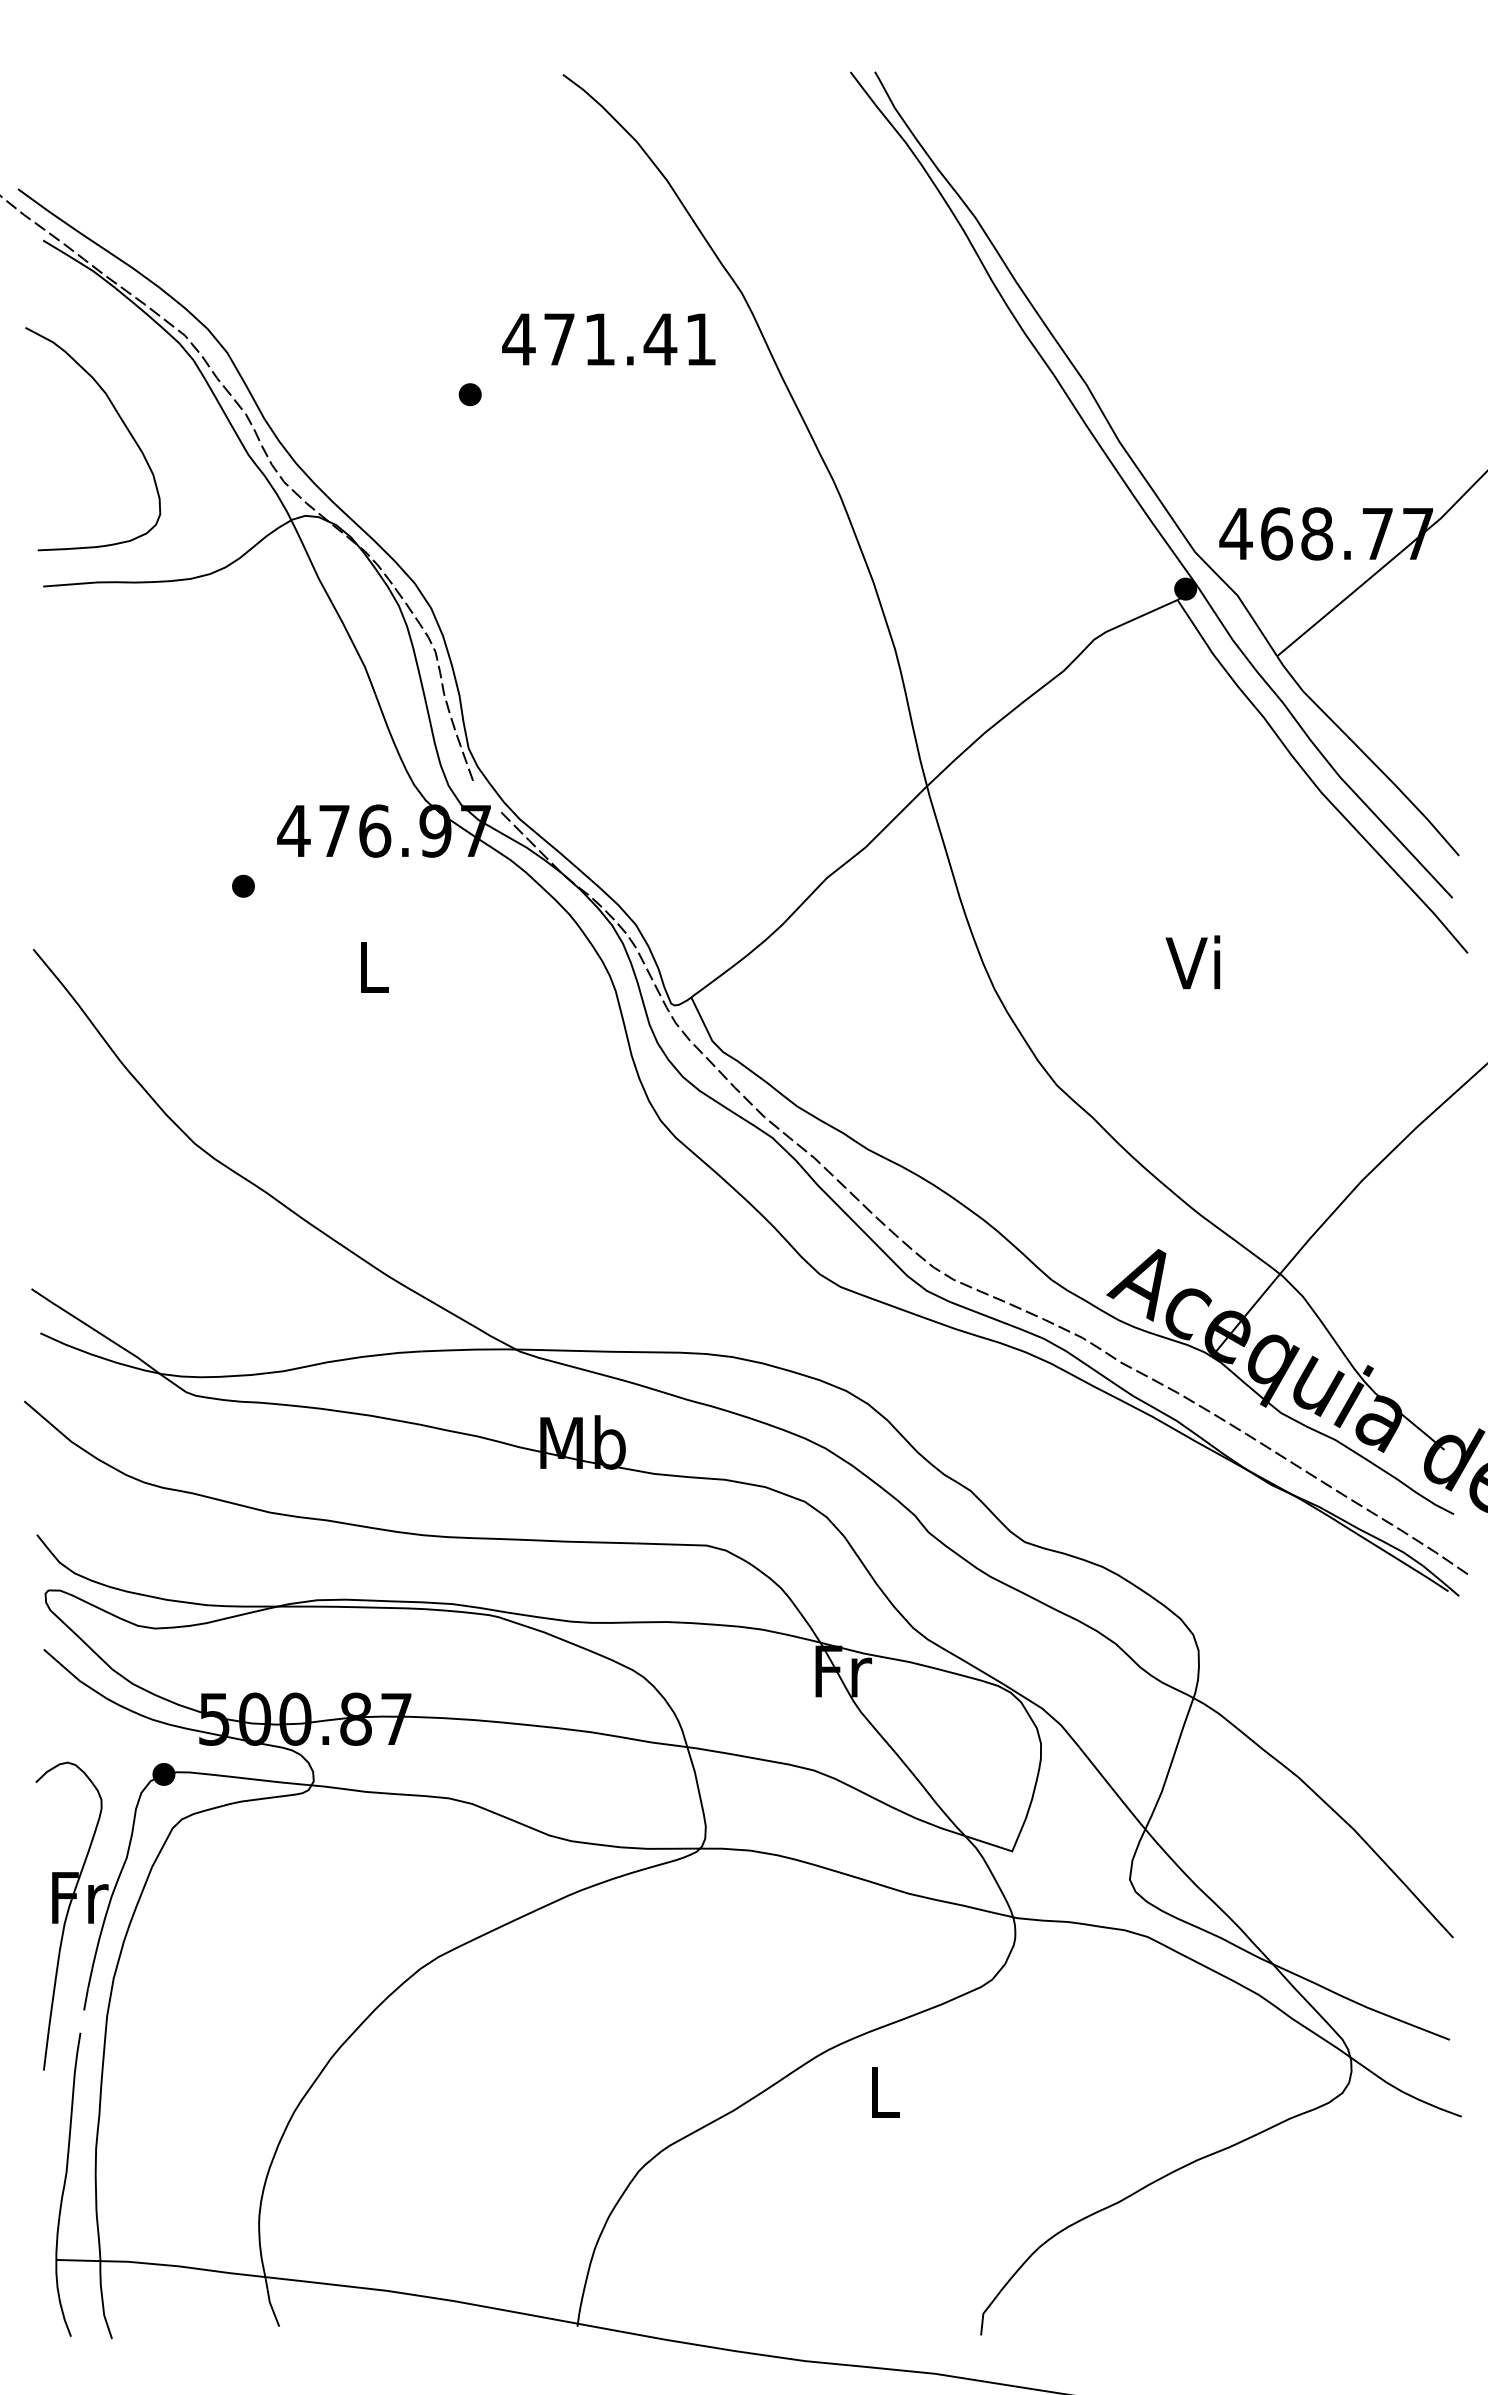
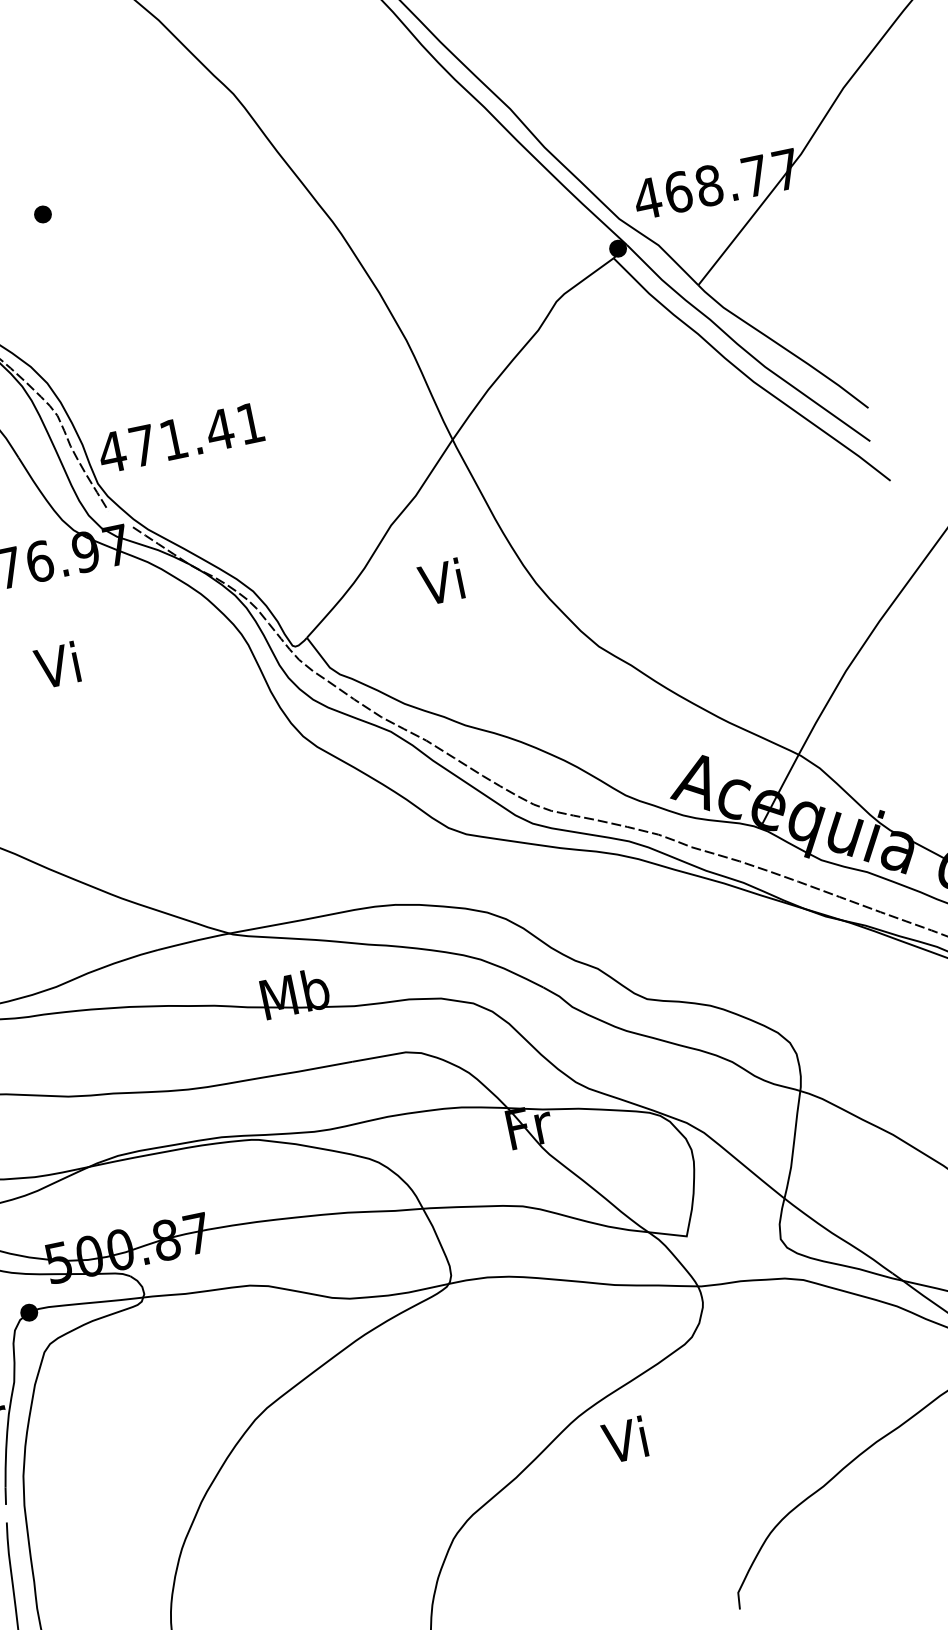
text: (608, 339) -> (180, 438), moved
text: (1192, 962) -> (440, 582), moved
text: (369, 966) -> (57, 665), L -> Vi
text: (880, 2091) -> (624, 1440), L -> Vi

